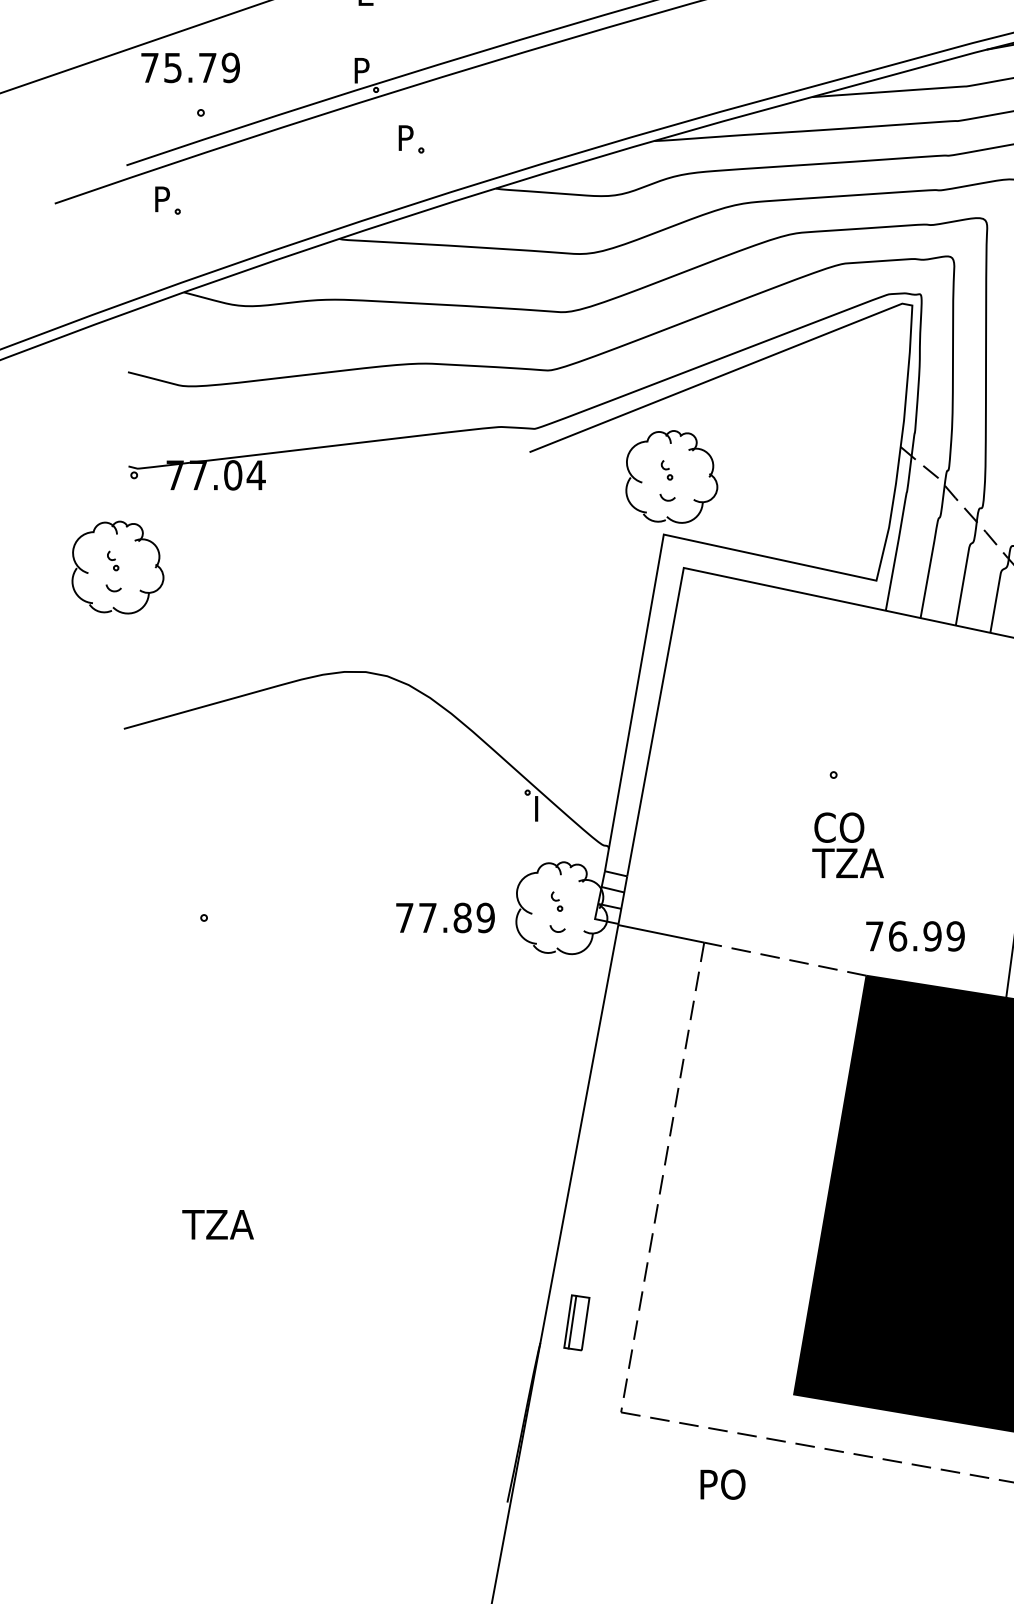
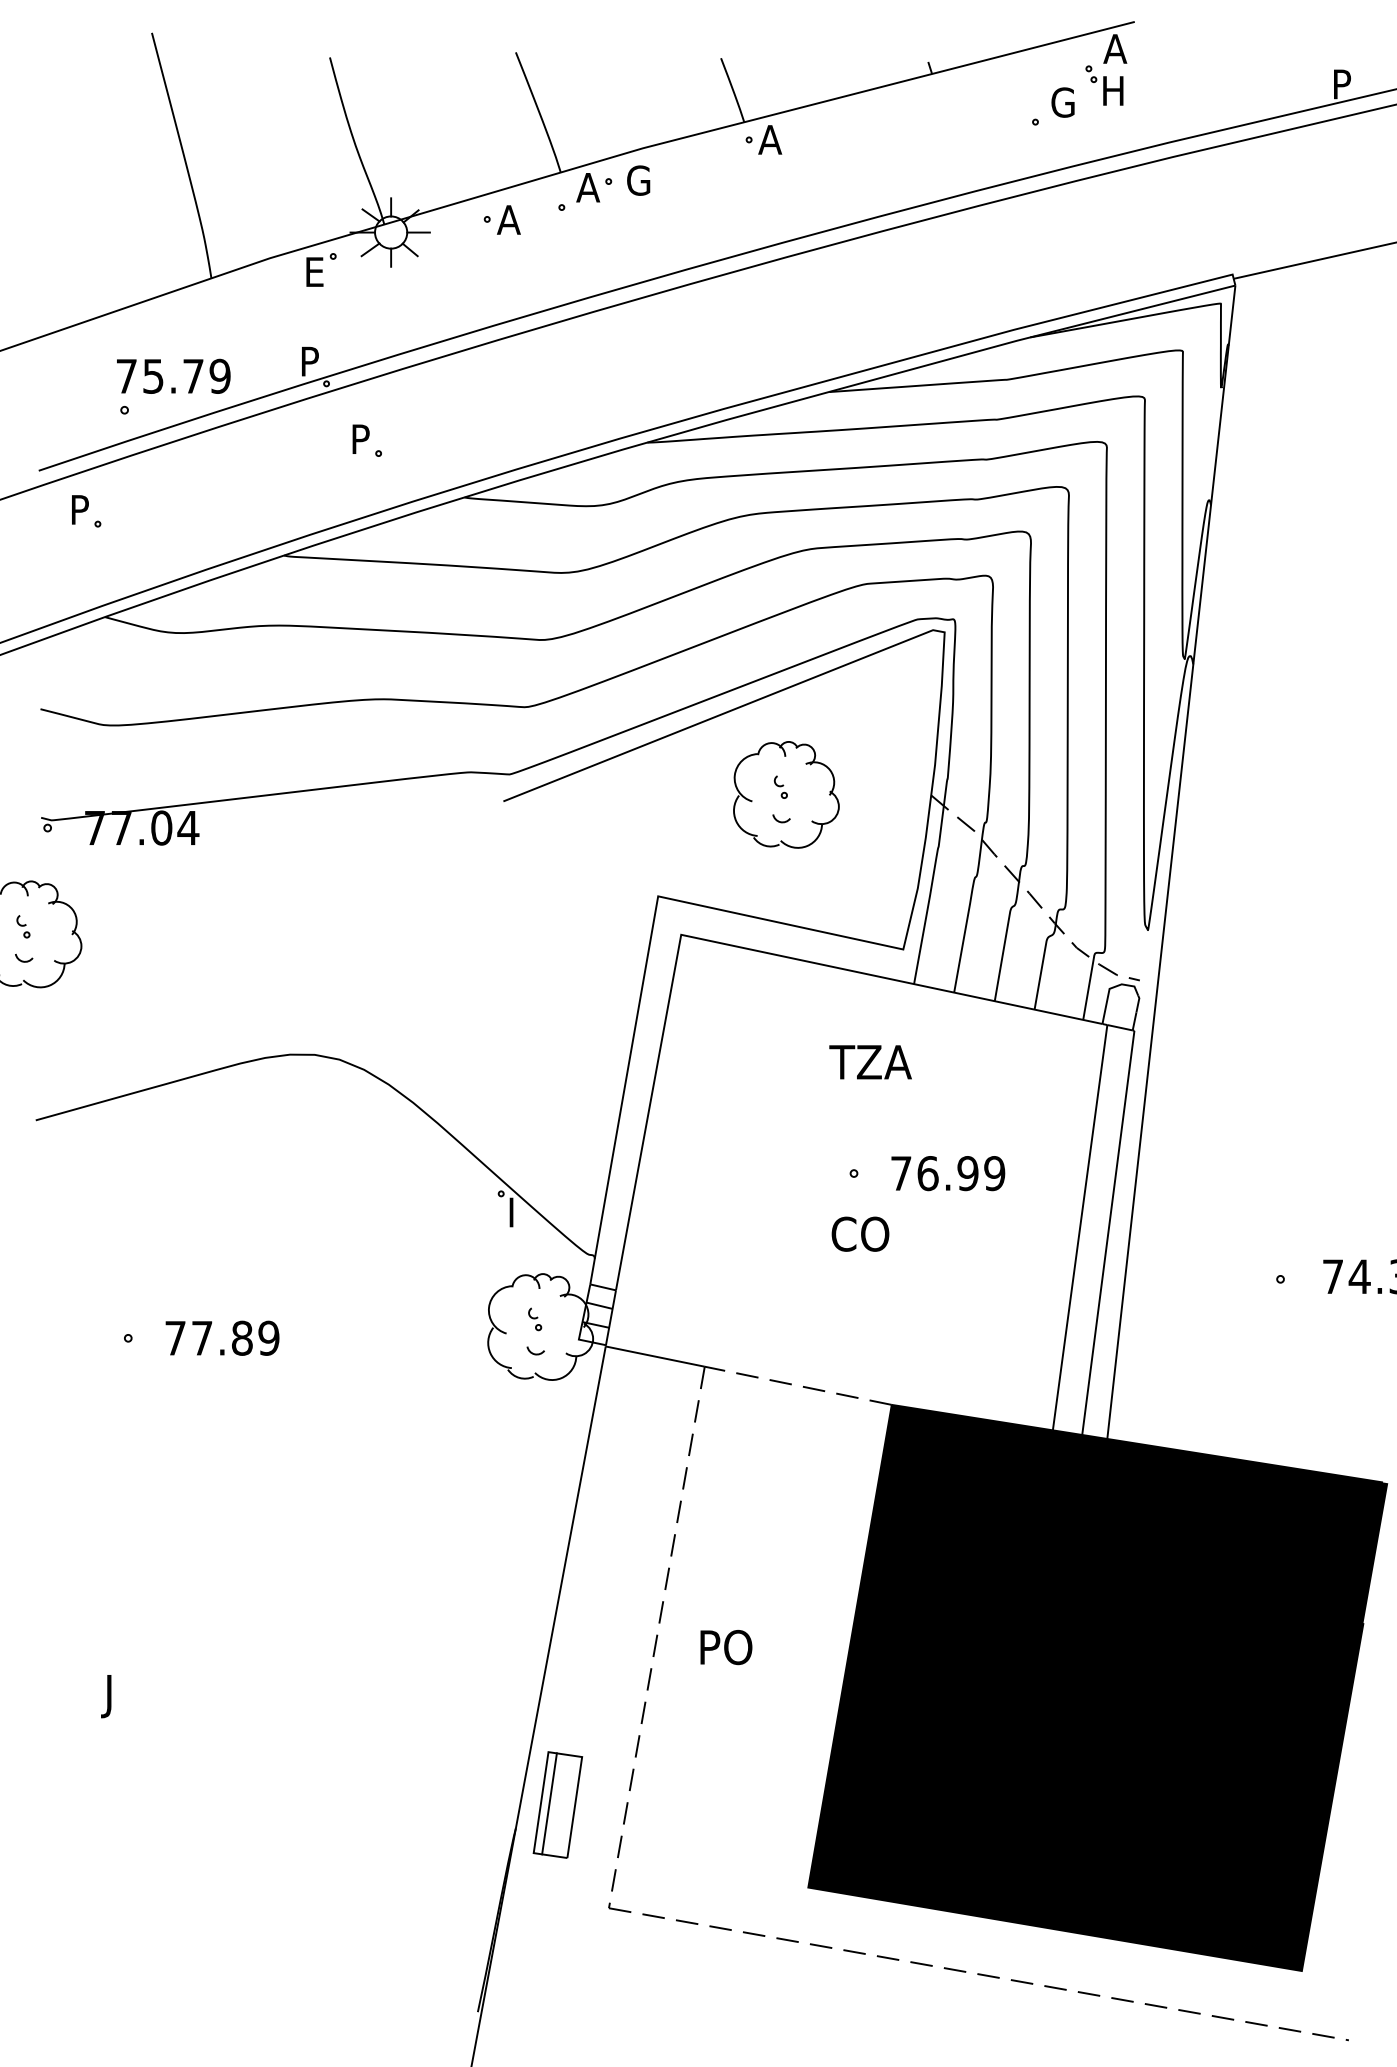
text: (190, 67) -> (173, 375), moved
part: (671, 476) -> (786, 794), moved
text: (848, 863) -> (870, 1062), moved
text: (445, 917) -> (222, 1337), moved
text: (915, 936) -> (948, 1173), moved
text: (217, 1228) -> (143, 1696), TZA -> J
part: (576, 1322) -> (557, 1804), size x1.67
text: (723, 1484) -> (726, 1647), moved

